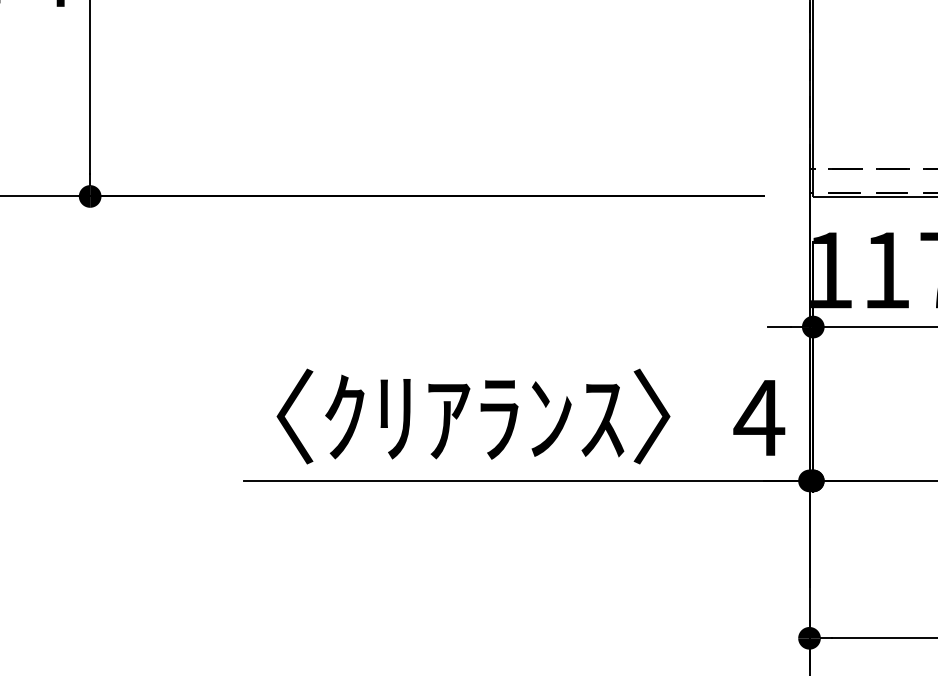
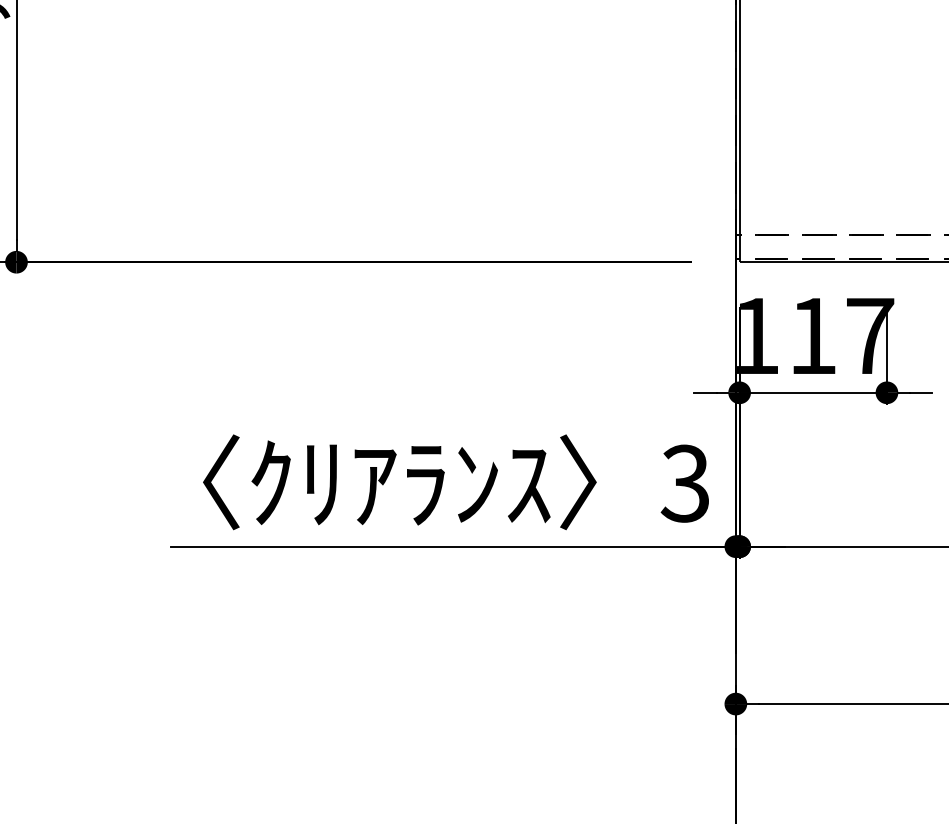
text: (759, 417) -> (685, 483), 4 -> 3

